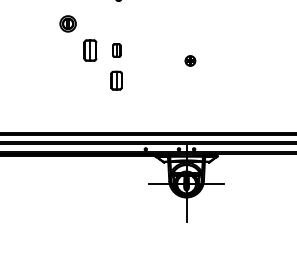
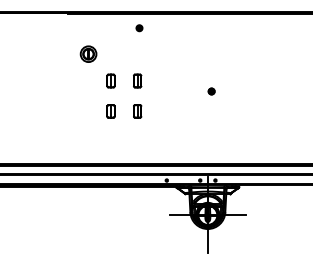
part: (89, 50) -> (110, 80), size x0.62
part: (190, 60) -> (211, 91), size x0.62
part: (89, 80) -> (110, 111), added
part: (116, 80) -> (137, 111), size x0.71

